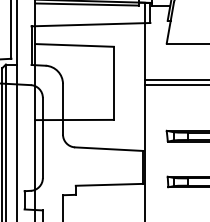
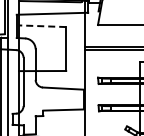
line: (74, 45) -> (42, 26), solid -> dashed

